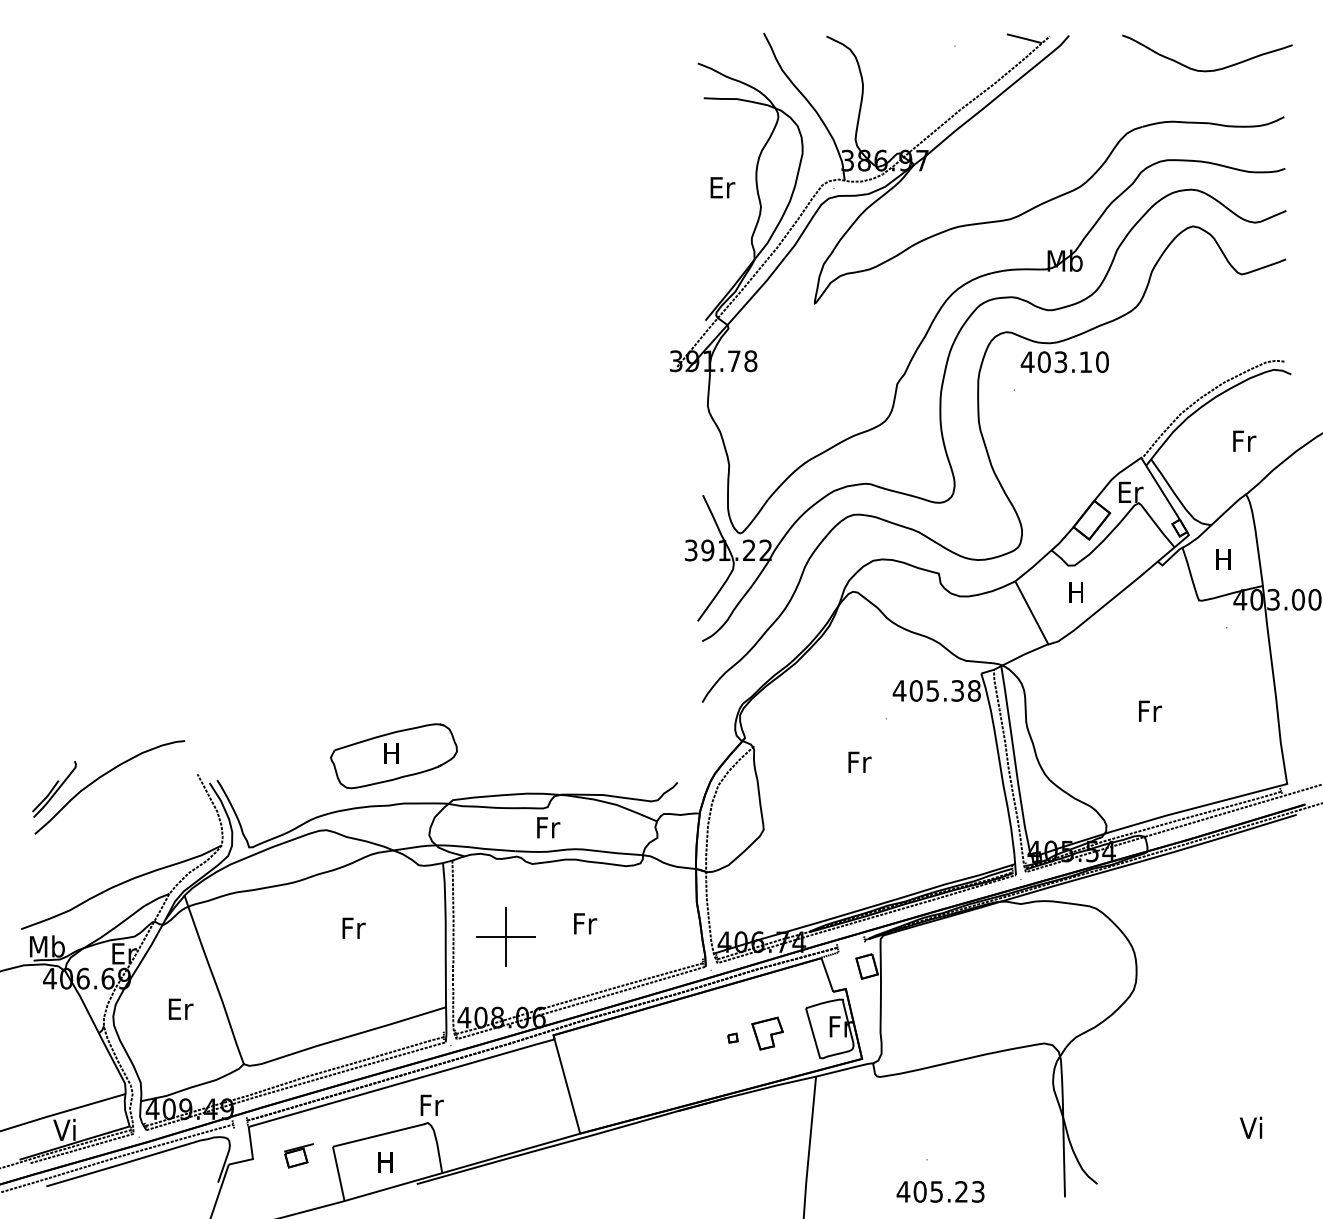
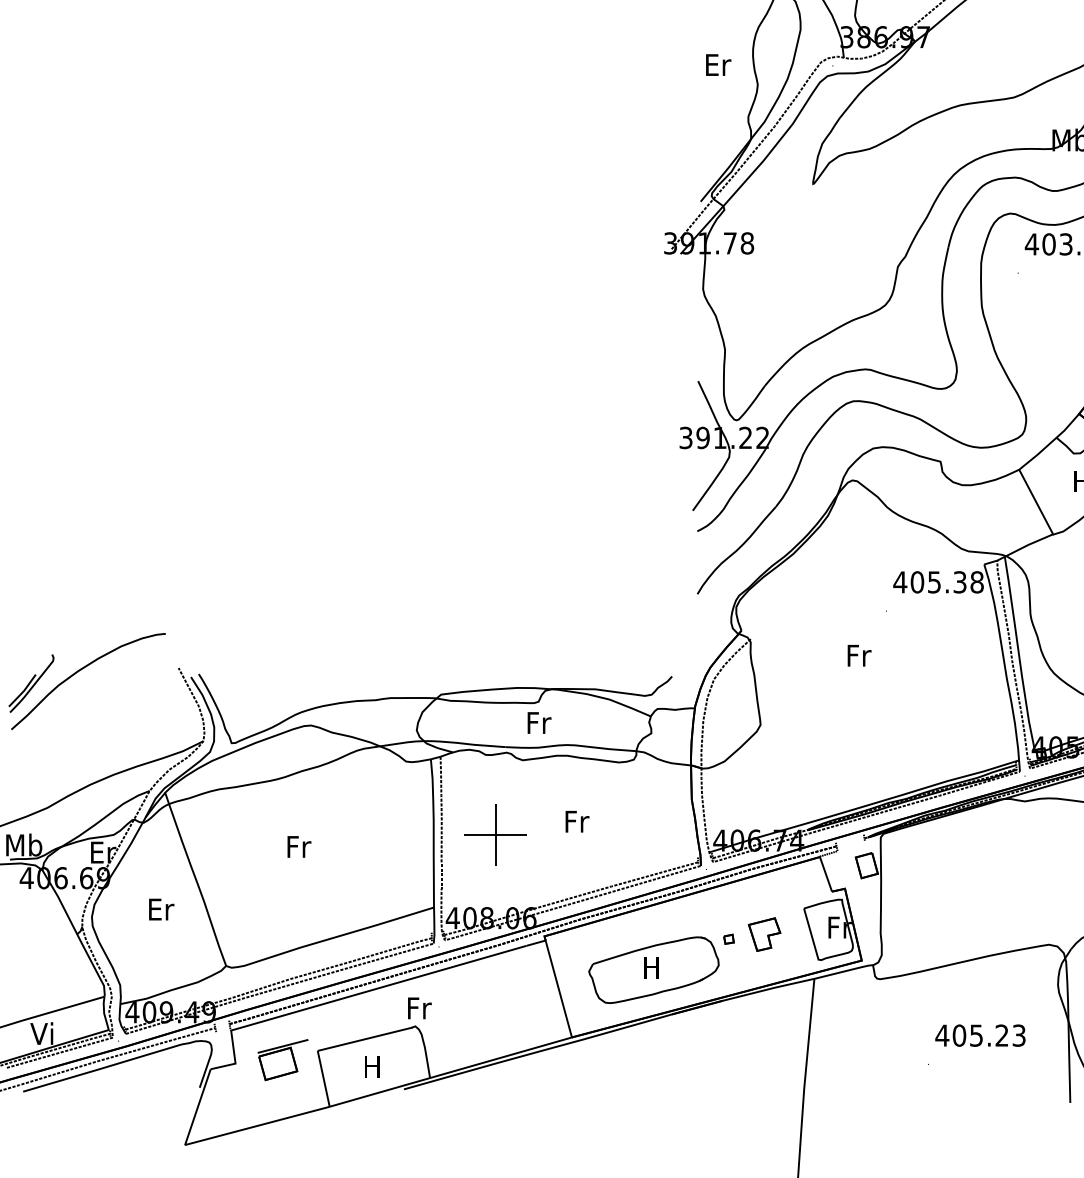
part: (393, 756) -> (653, 970), moved
text: (353, 927) -> (298, 846), moved
part: (298, 1155) -> (282, 1059), size x1.67
text: (940, 1191) -> (980, 1035), moved

